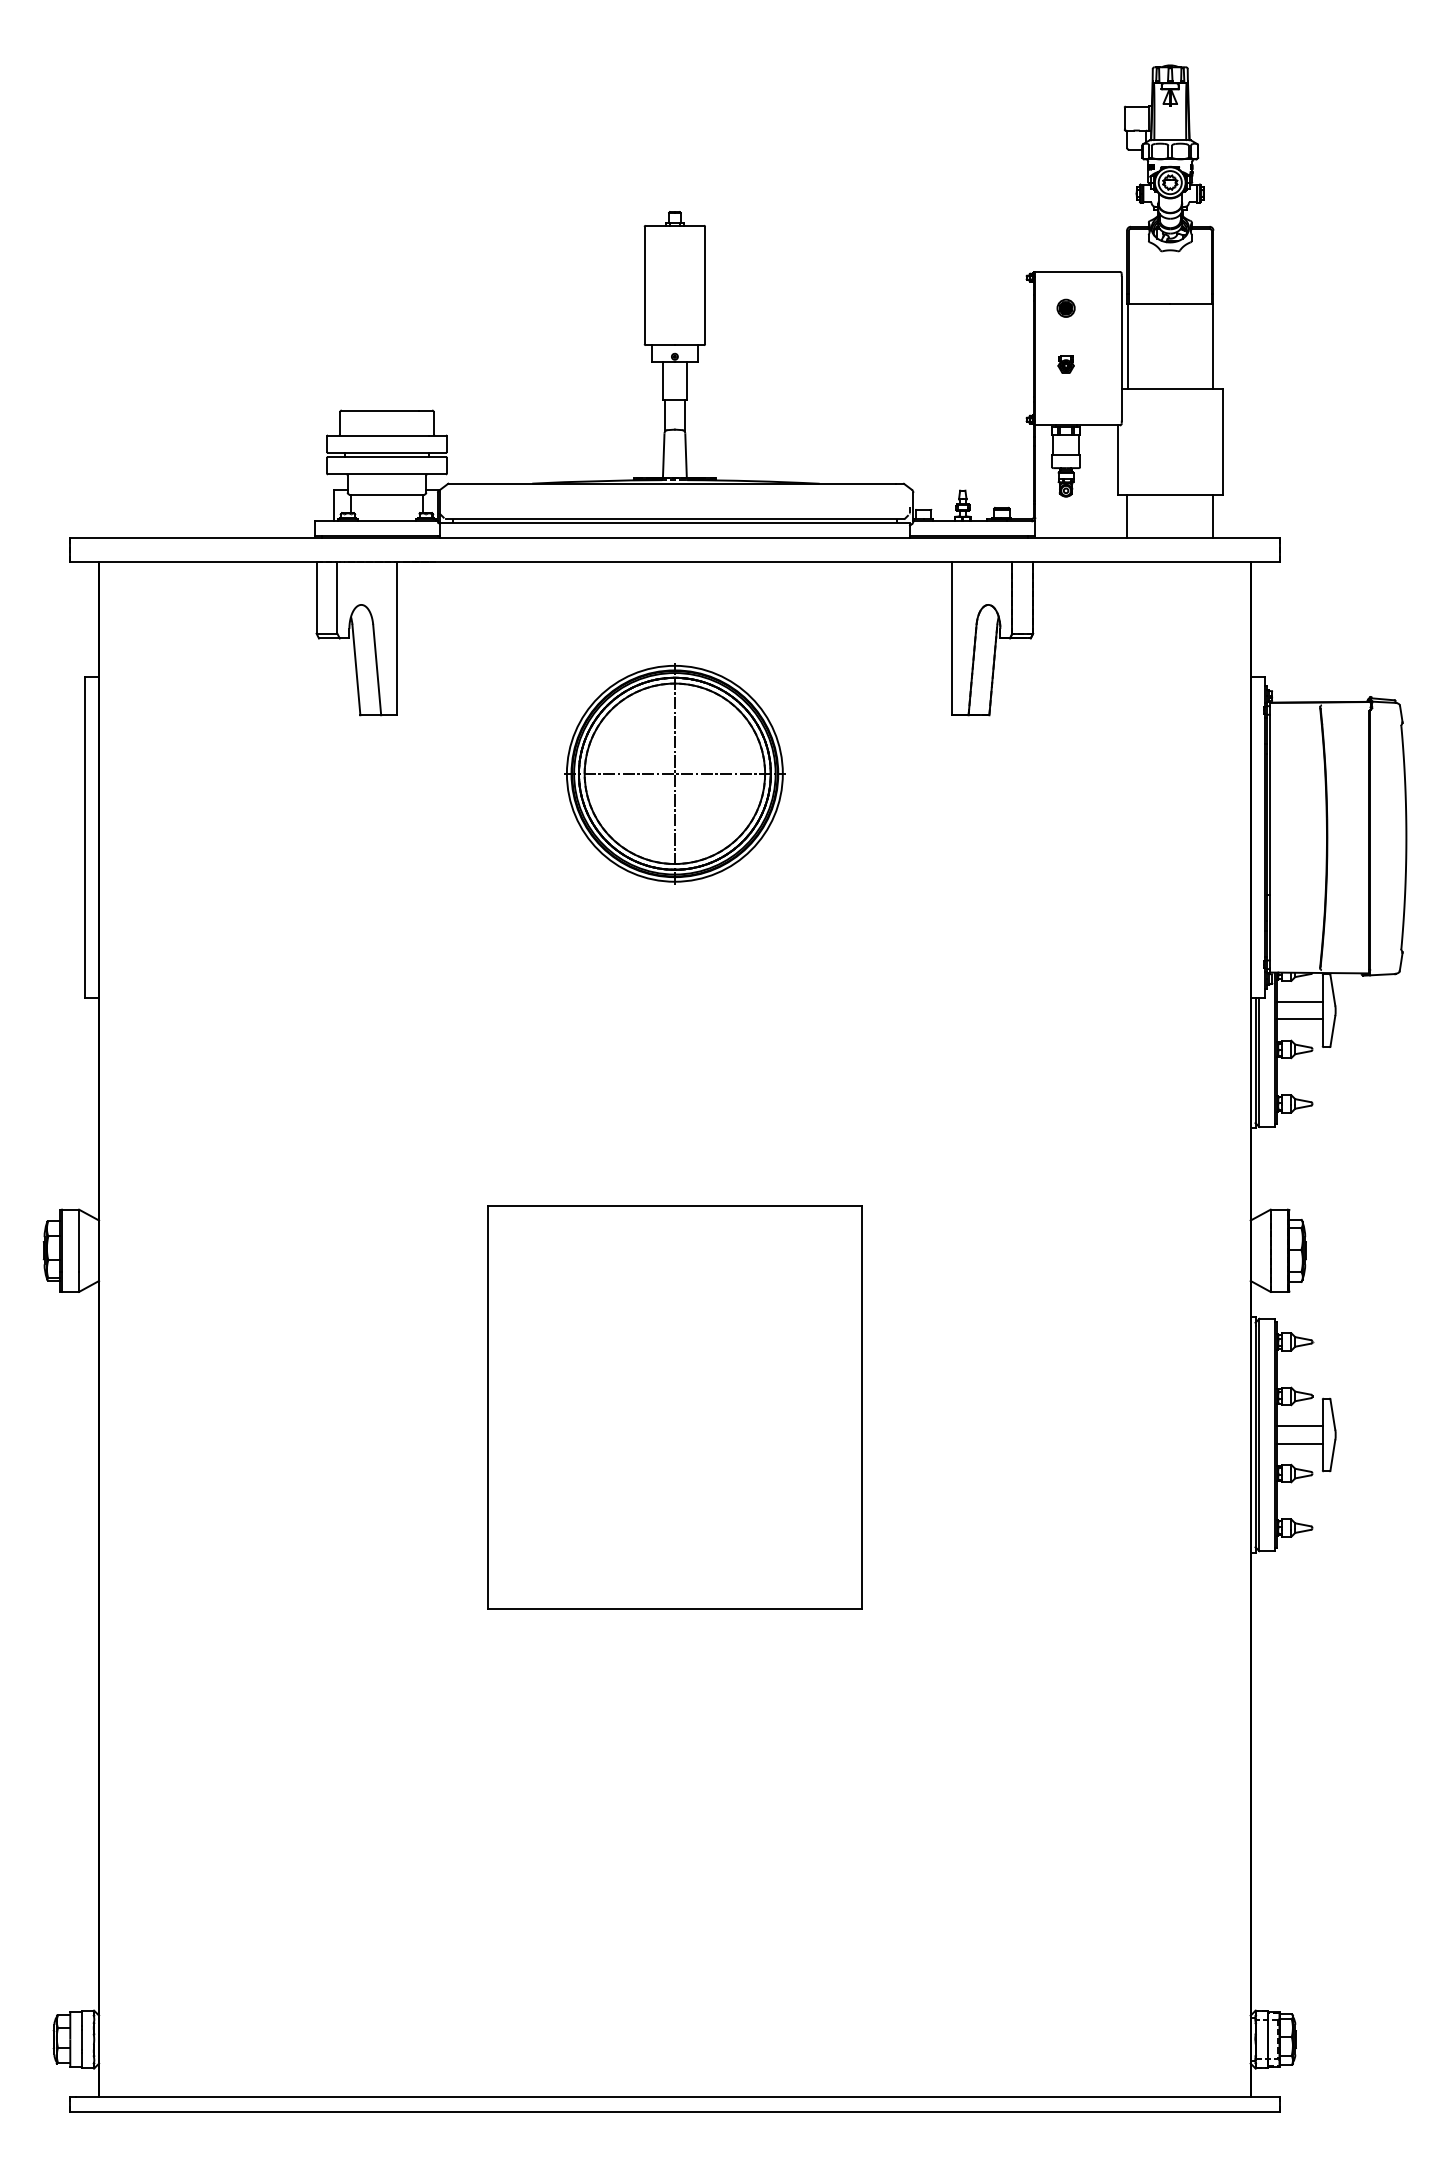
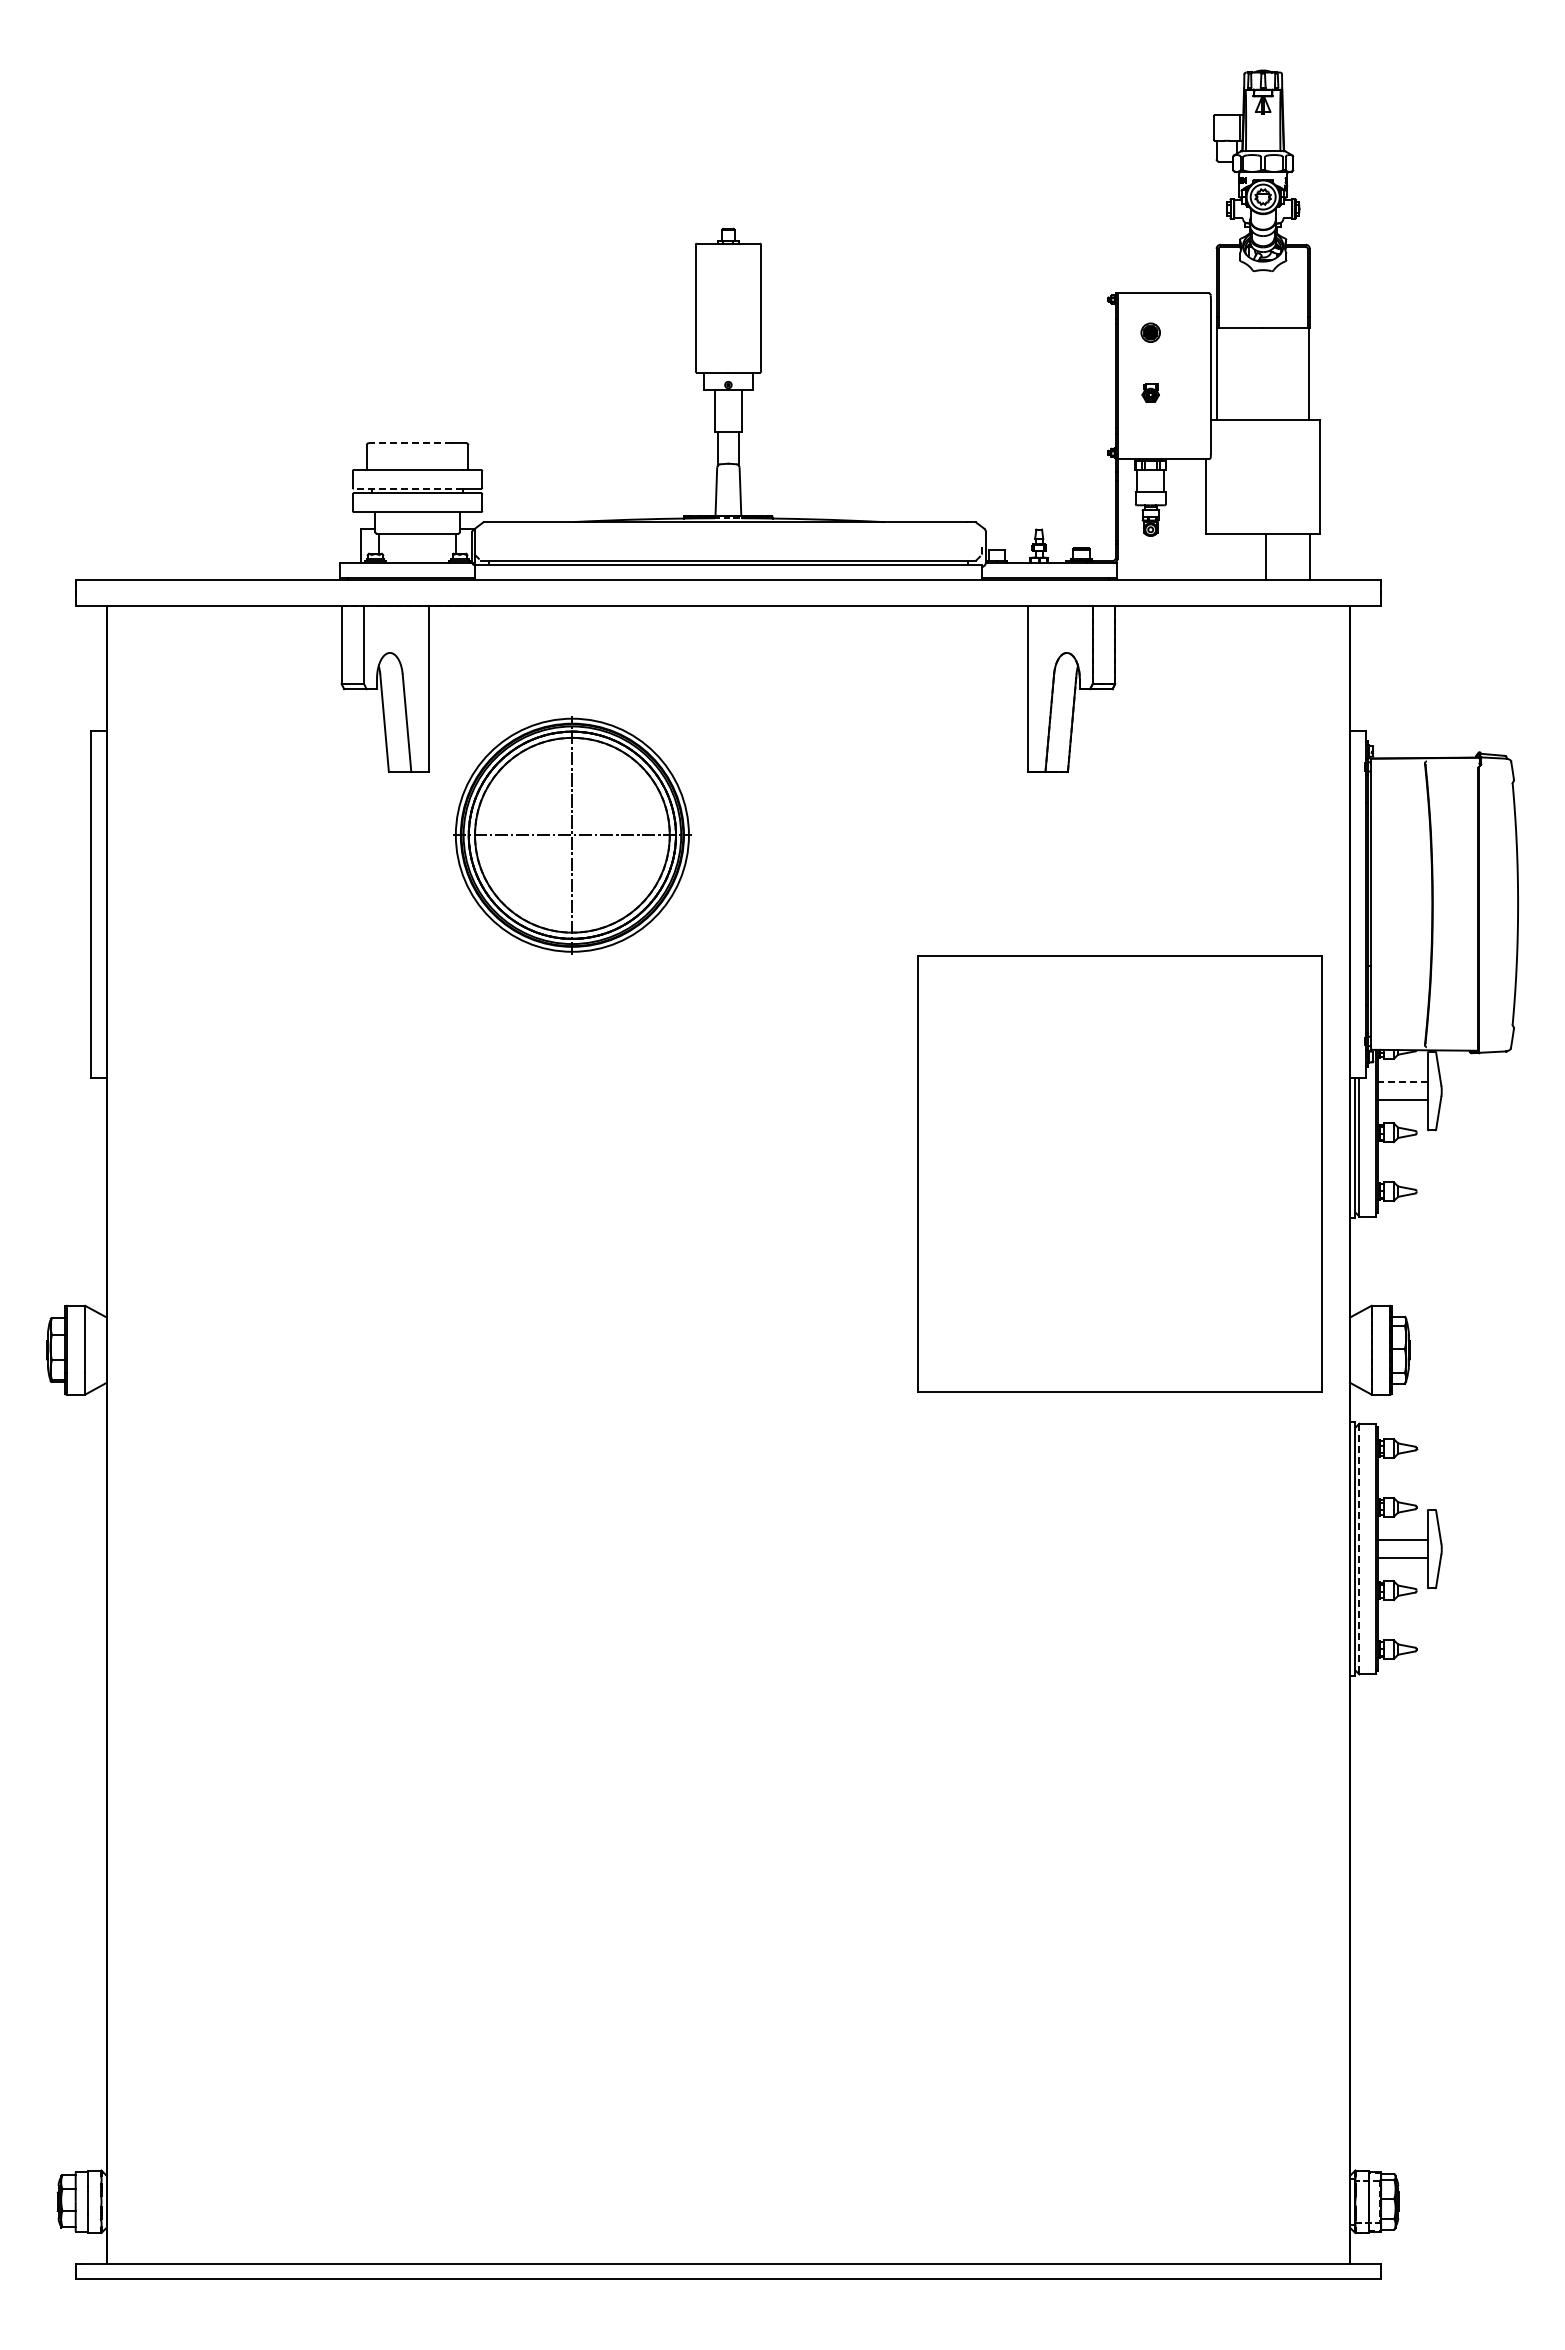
line: (380, 410) -> (410, 443), solid -> dashed
line: (377, 452) -> (407, 488), solid -> dashed
line: (1127, 515) -> (1265, 556), moved
part: (674, 774) -> (572, 835), moved
line: (1299, 1001) -> (1402, 1081), solid -> dashed
part: (674, 1406) -> (1119, 1173), moved
line: (1259, 1435) -> (1359, 1549), solid -> dashed

